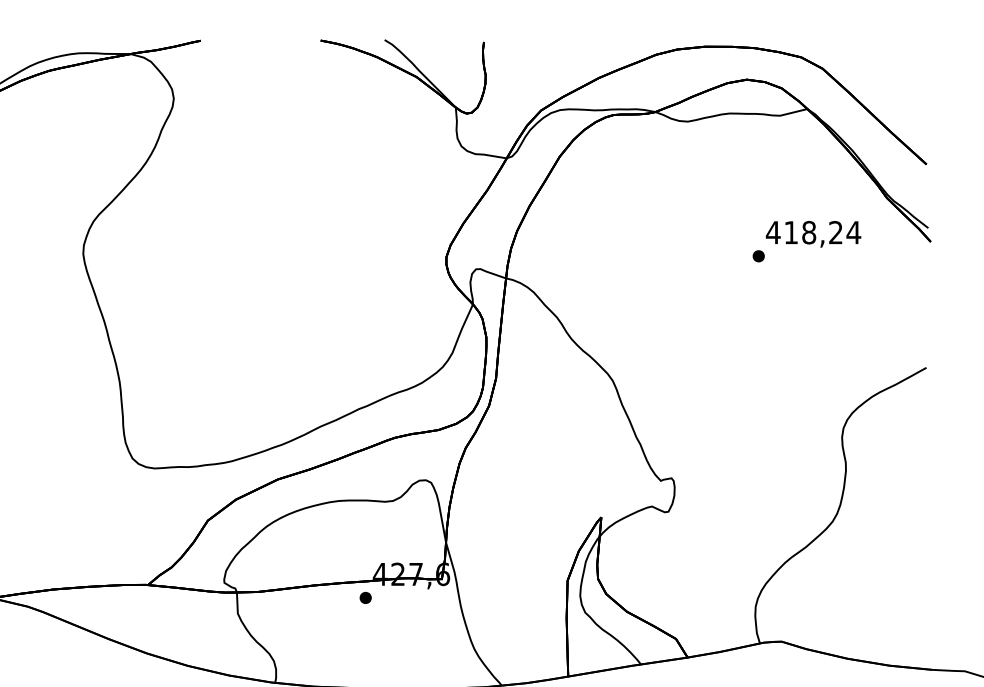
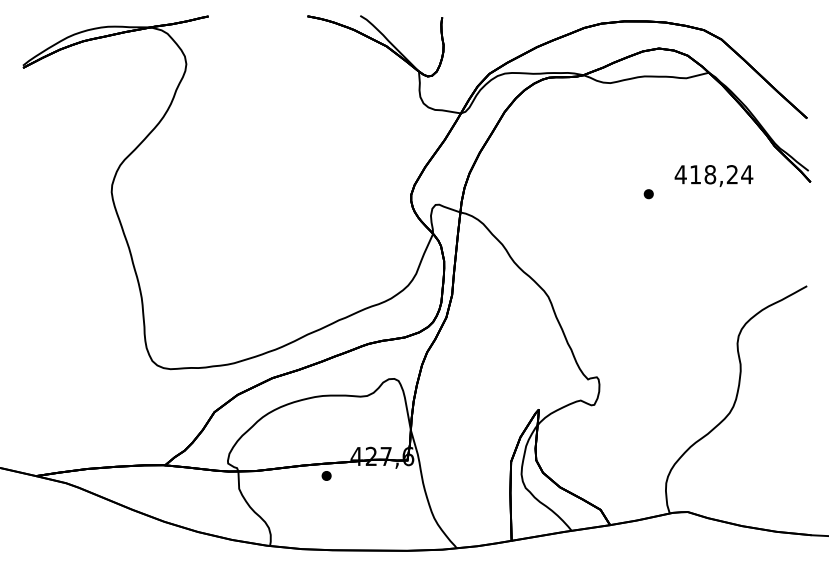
part: (758, 256) -> (648, 194), moved
part: (365, 597) -> (326, 475), moved

